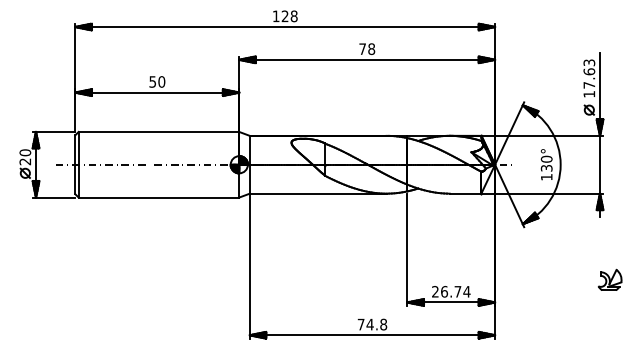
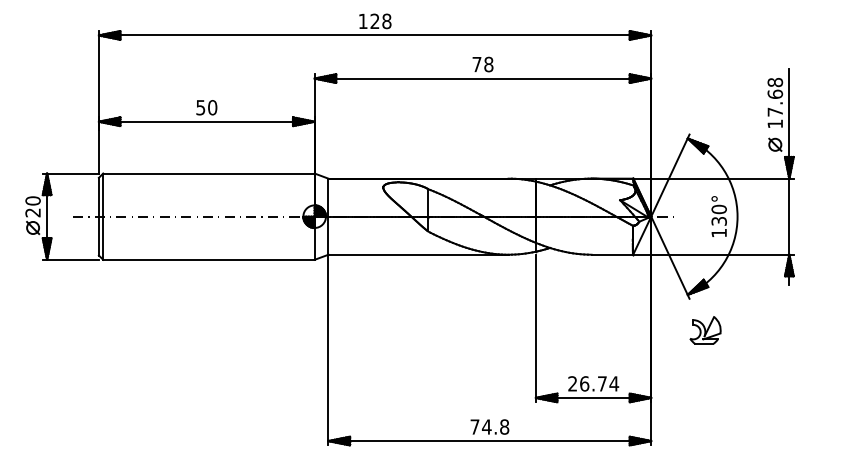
text: (588, 62) -> (774, 82), 17.63 -> 17.68
part: (610, 280) -> (705, 330), moved

